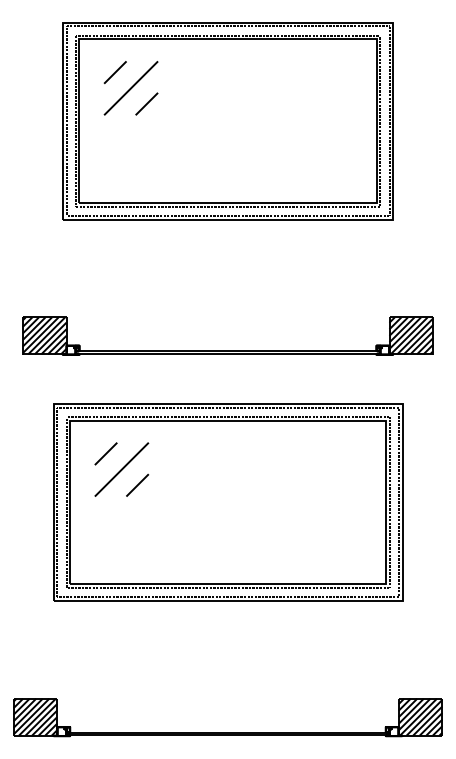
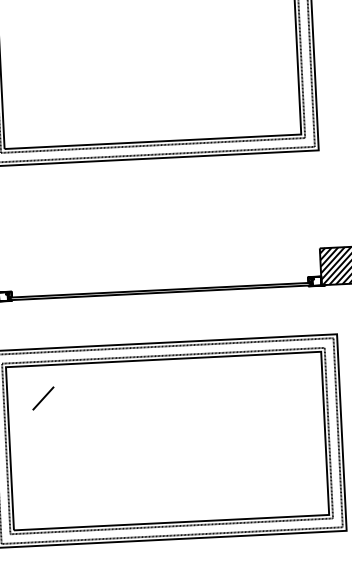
line: (114, 72) -> (33, 17), removed
line: (130, 88) -> (49, 32), removed
line: (146, 103) -> (66, 46), removed
line: (121, 469) -> (59, 413), removed
line: (137, 484) -> (76, 427), removed

